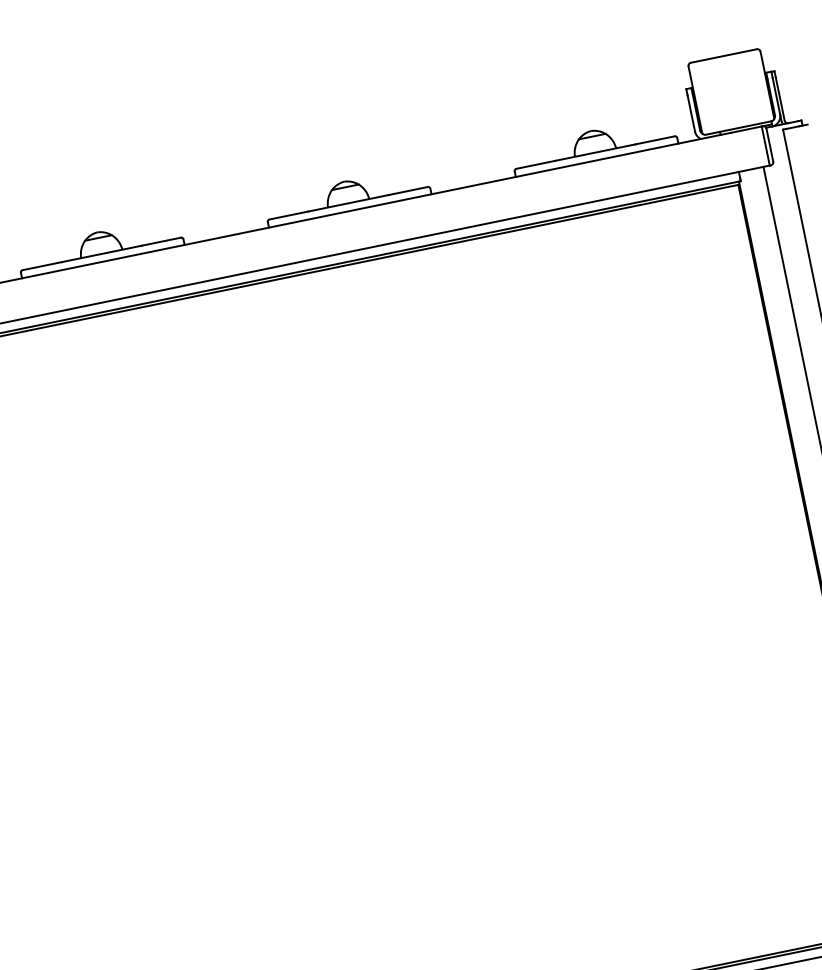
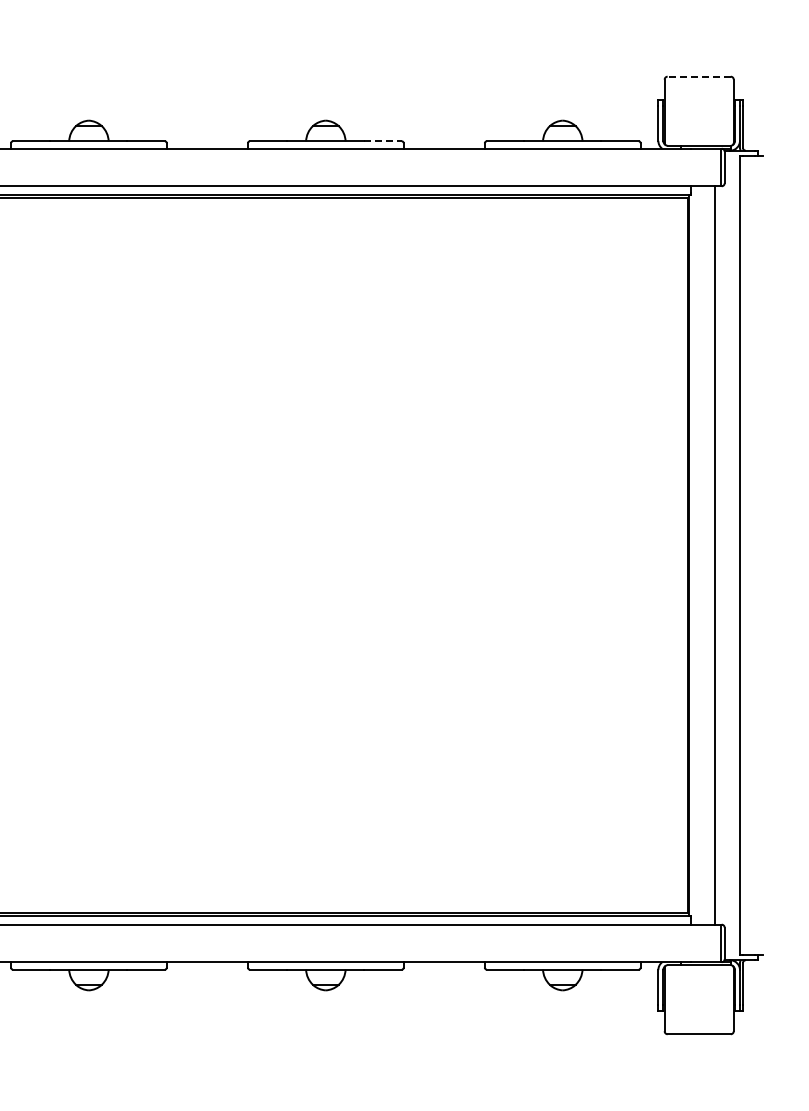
line: (724, 55) -> (699, 76), solid -> dashed
line: (408, 191) -> (383, 141), solid -> dashed

